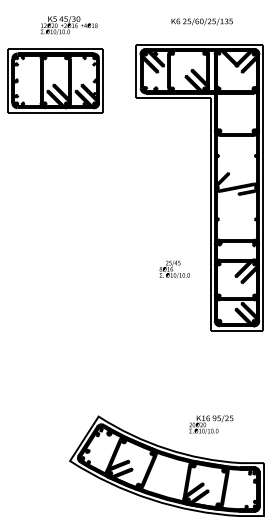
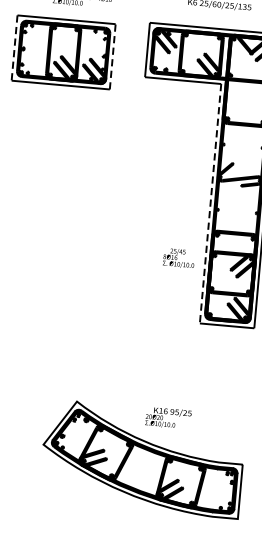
line: (7, 80) -> (14, 47), solid -> dashed
line: (103, 80) -> (112, 56), solid -> dashed
line: (210, 214) -> (210, 204), solid -> dashed
text: (174, 269) -> (178, 258), moved
text: (211, 424) -> (168, 417), moved

